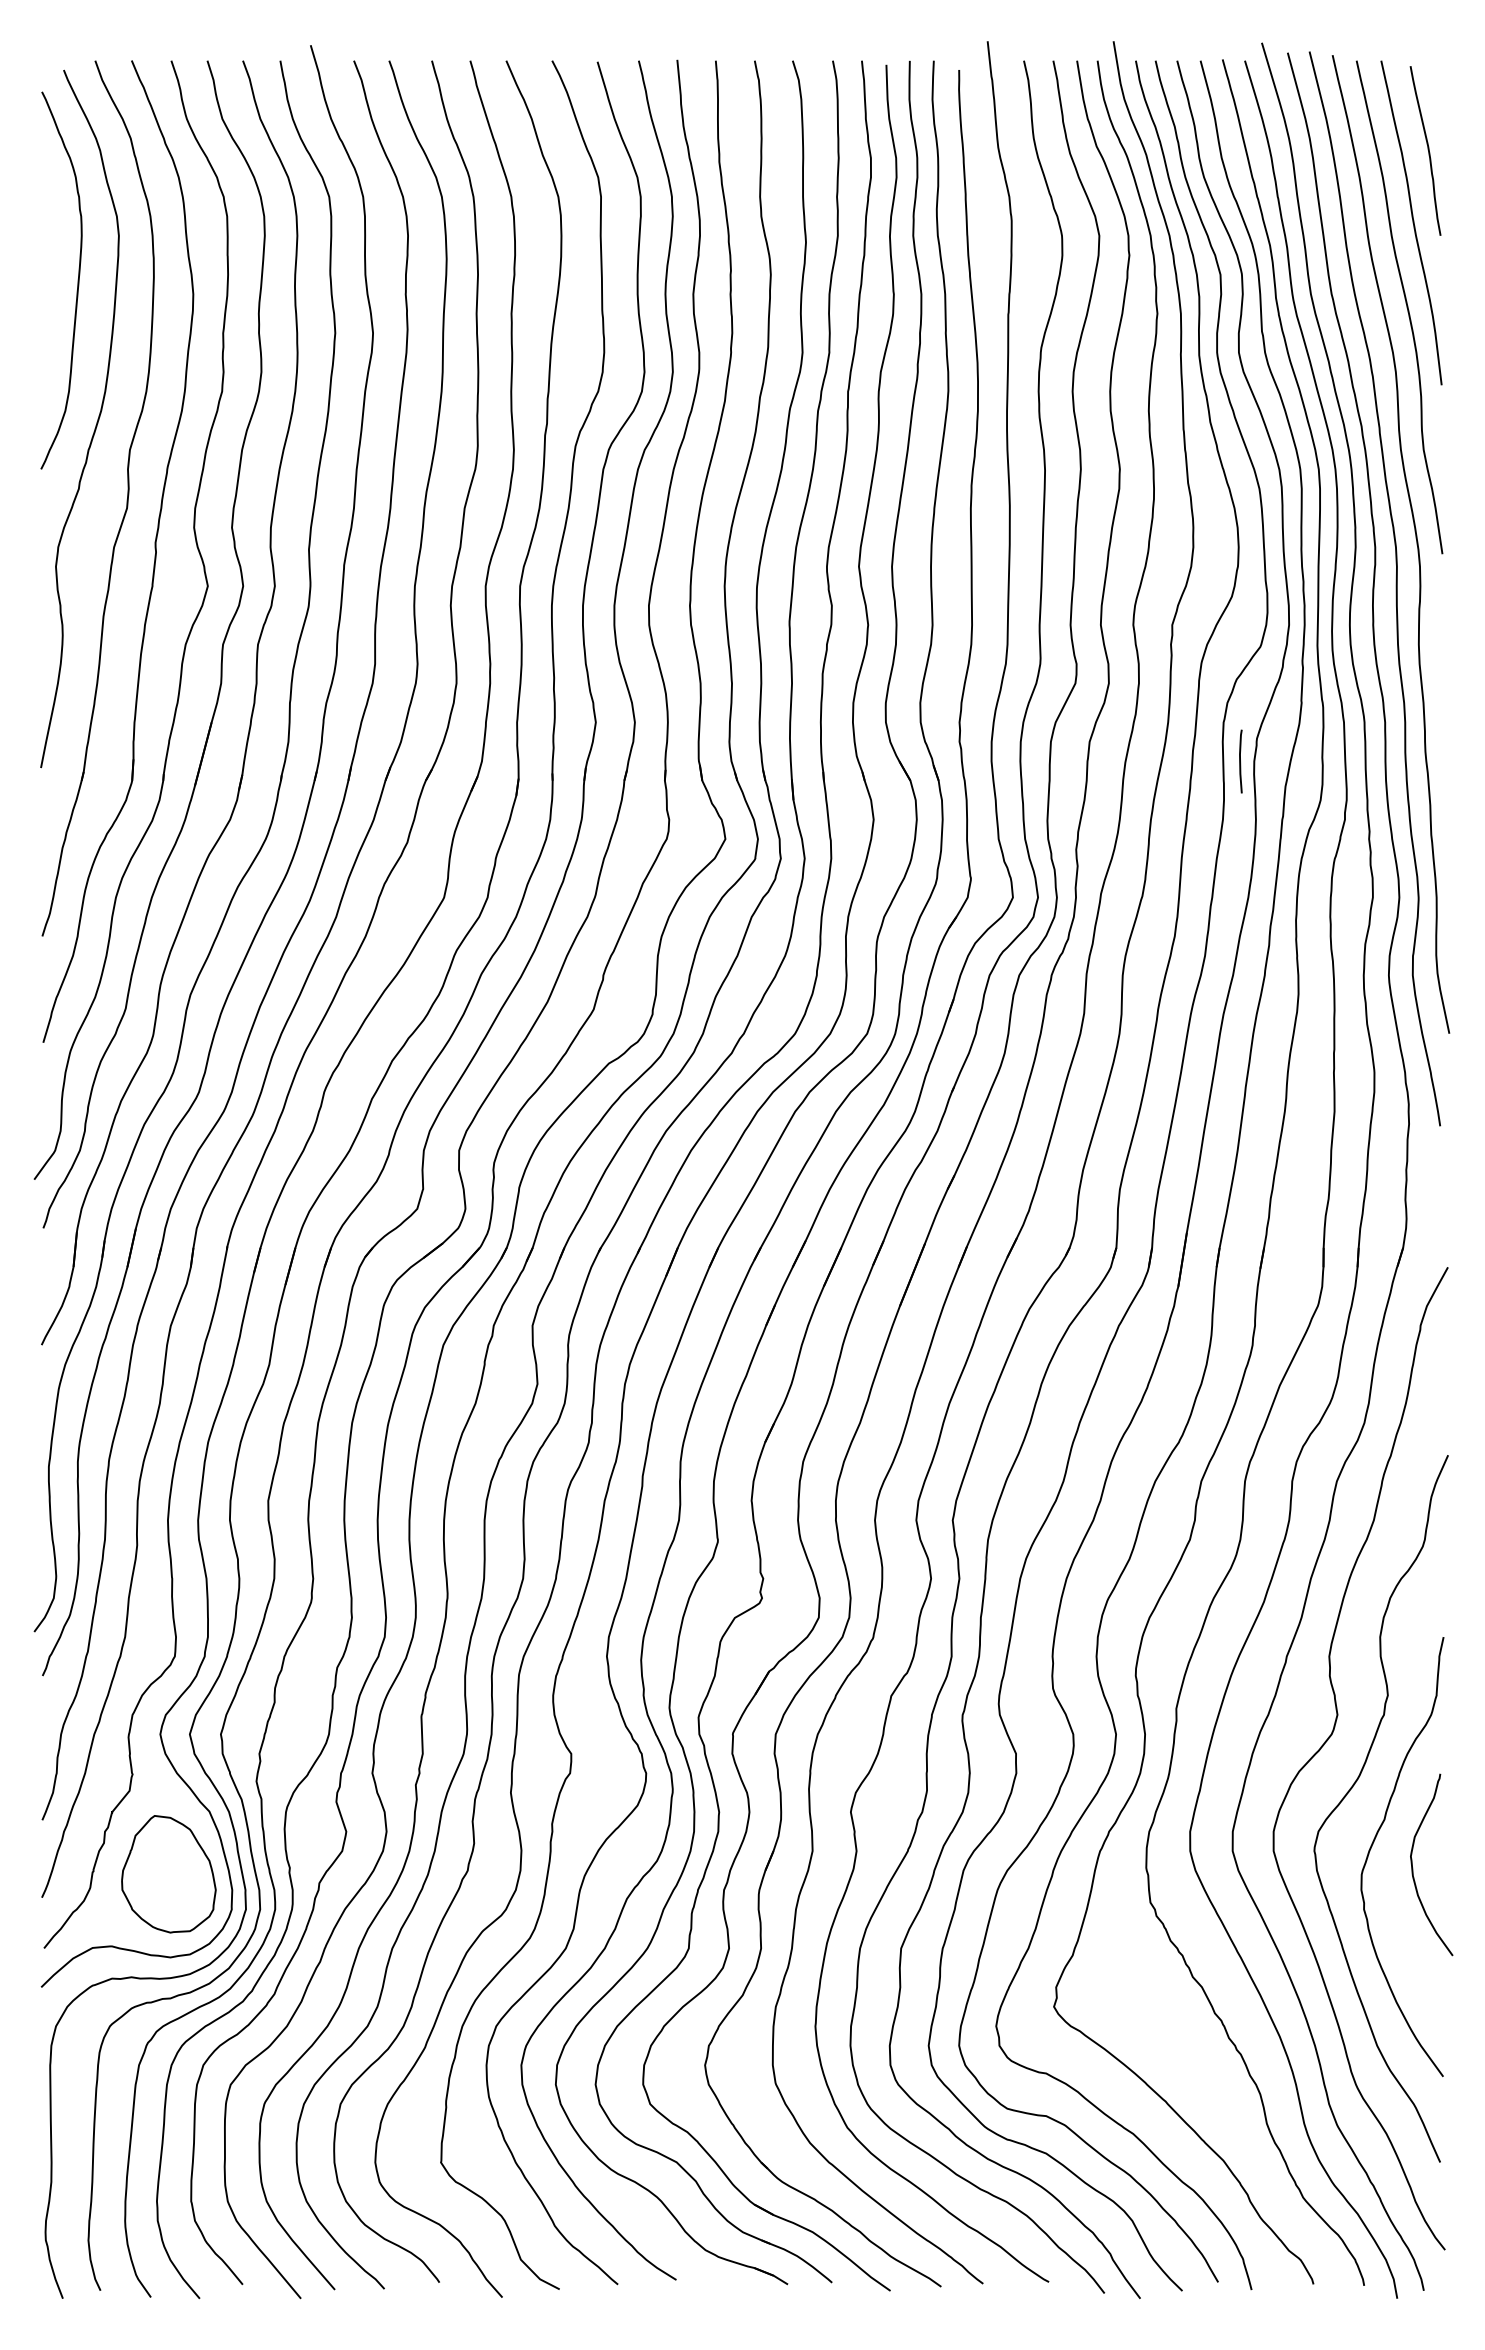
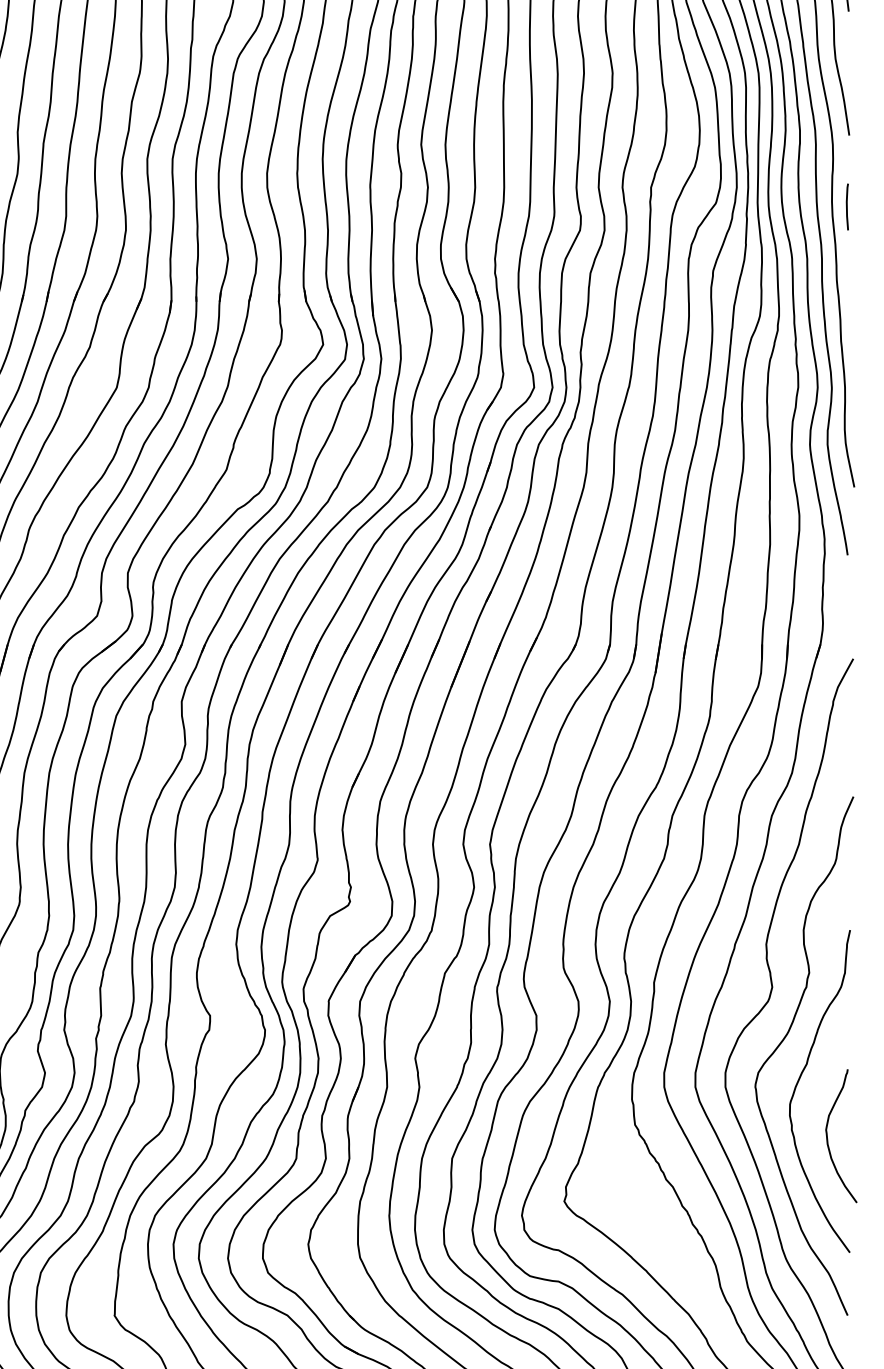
line: (1240, 761) -> (847, 206), moved
curve: (1413, 1868) -> (828, 1138), moved

